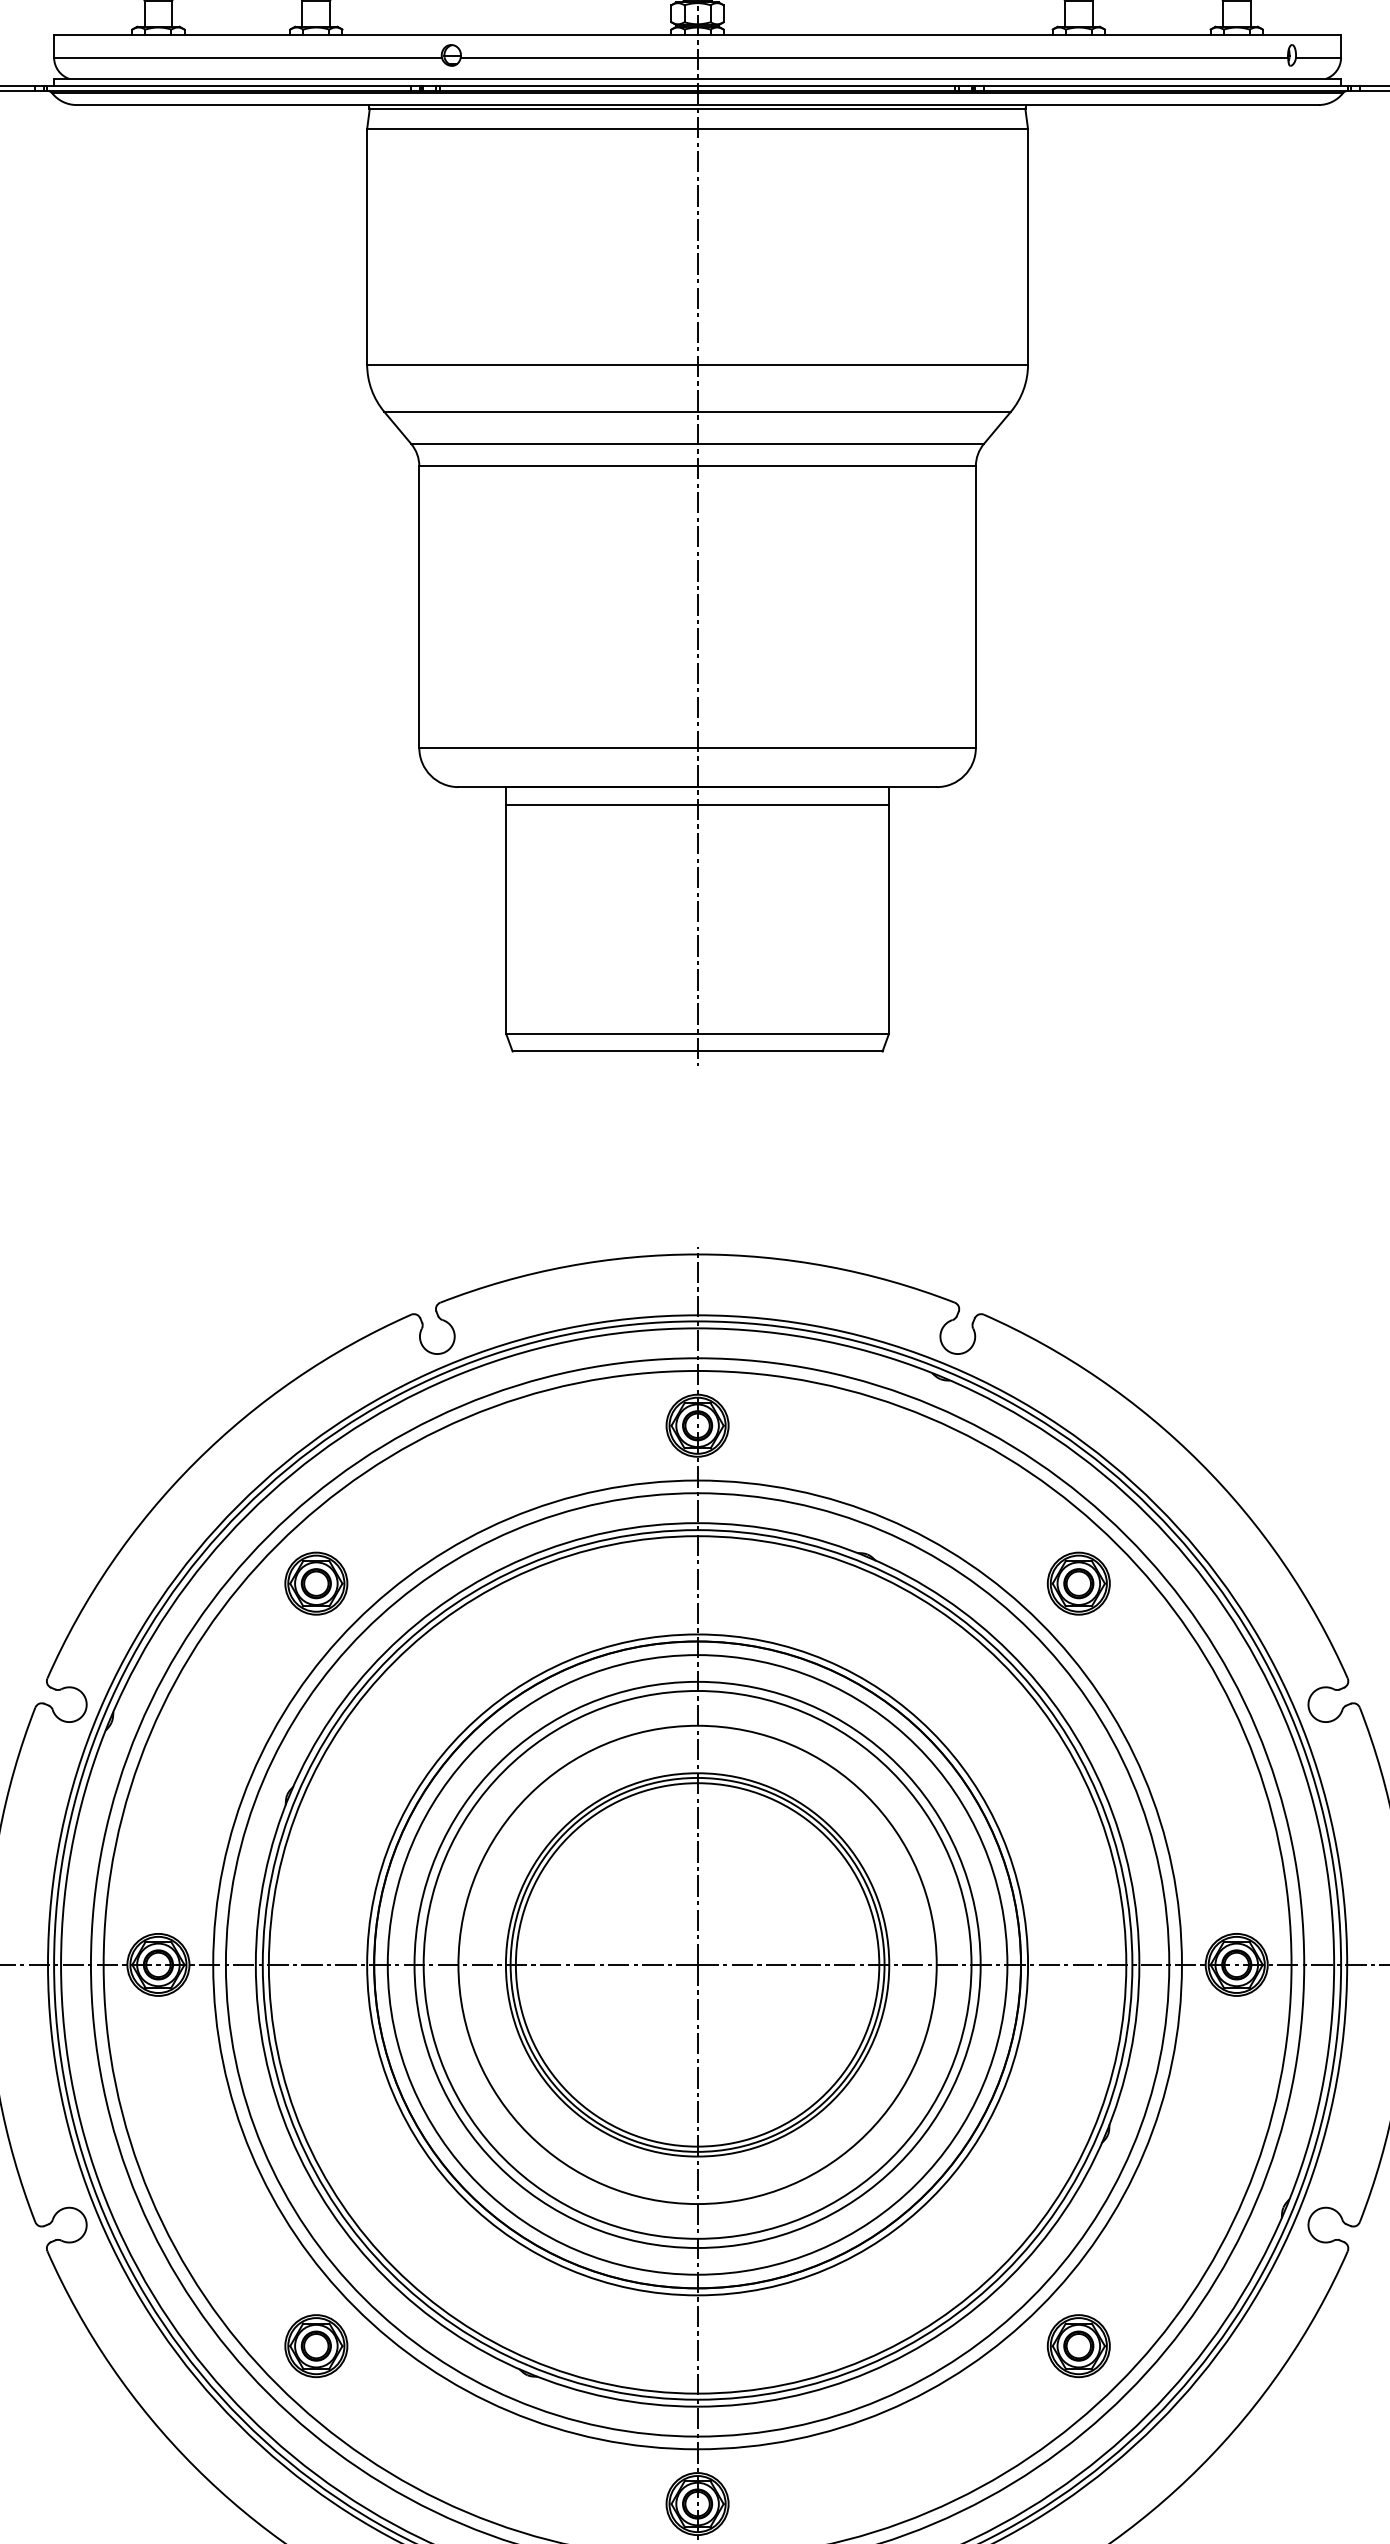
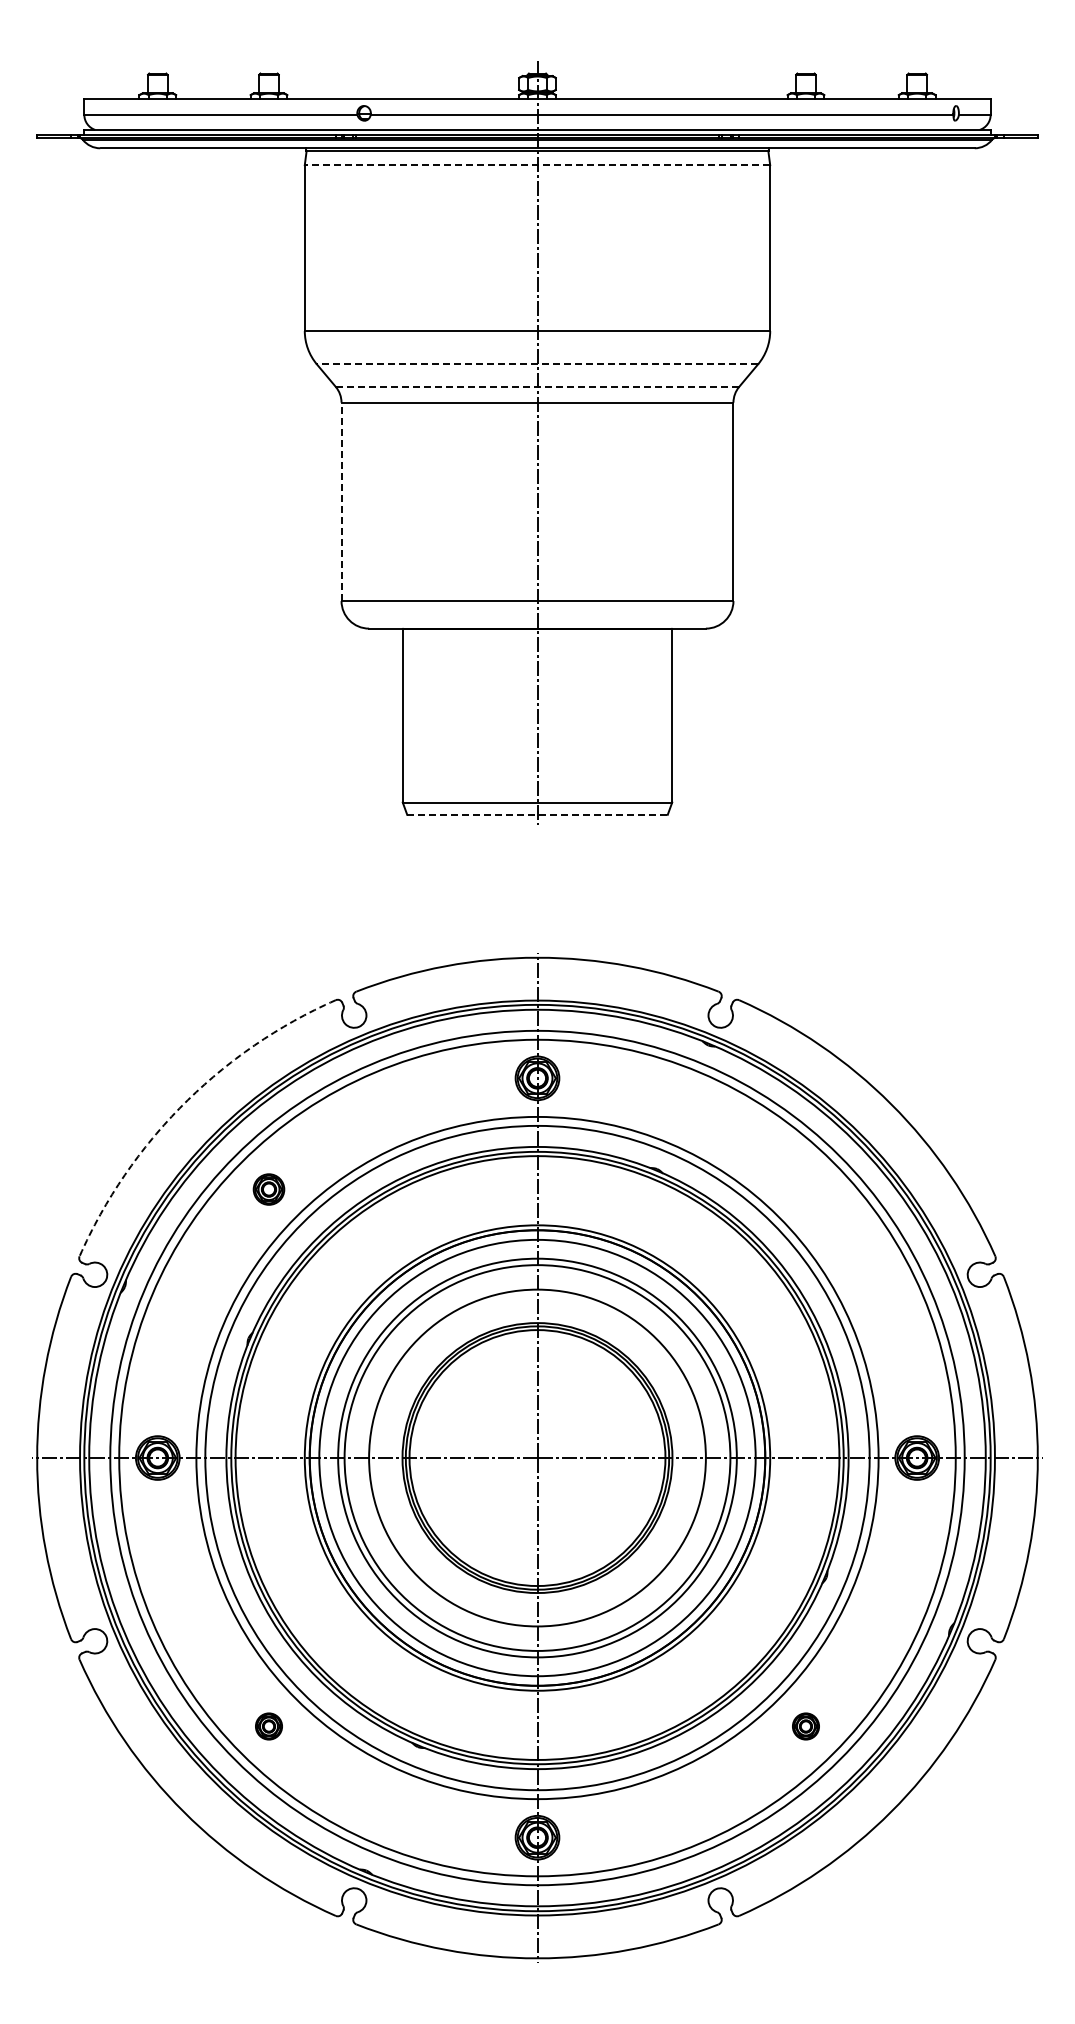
line: (697, 129) -> (537, 165), solid -> dashed
line: (697, 412) -> (537, 364), solid -> dashed
line: (697, 443) -> (537, 386), solid -> dashed
line: (419, 606) -> (341, 501), solid -> dashed
line: (697, 803) -> (537, 640), removed
line: (699, 1051) -> (538, 814), solid -> dashed
arc: (194, 1462) -> (183, 1104), solid -> dashed
part: (315, 1583) -> (268, 1189), size x0.7
part: (1078, 1583) -> (805, 1189), removed
part: (315, 2346) -> (268, 1726), size x0.6
part: (1078, 2346) -> (805, 1726), size x0.6

